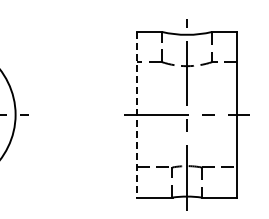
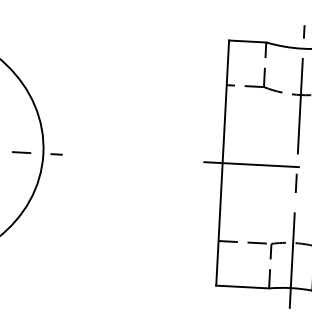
line: (136, 114) -> (222, 162), dashed -> solid

